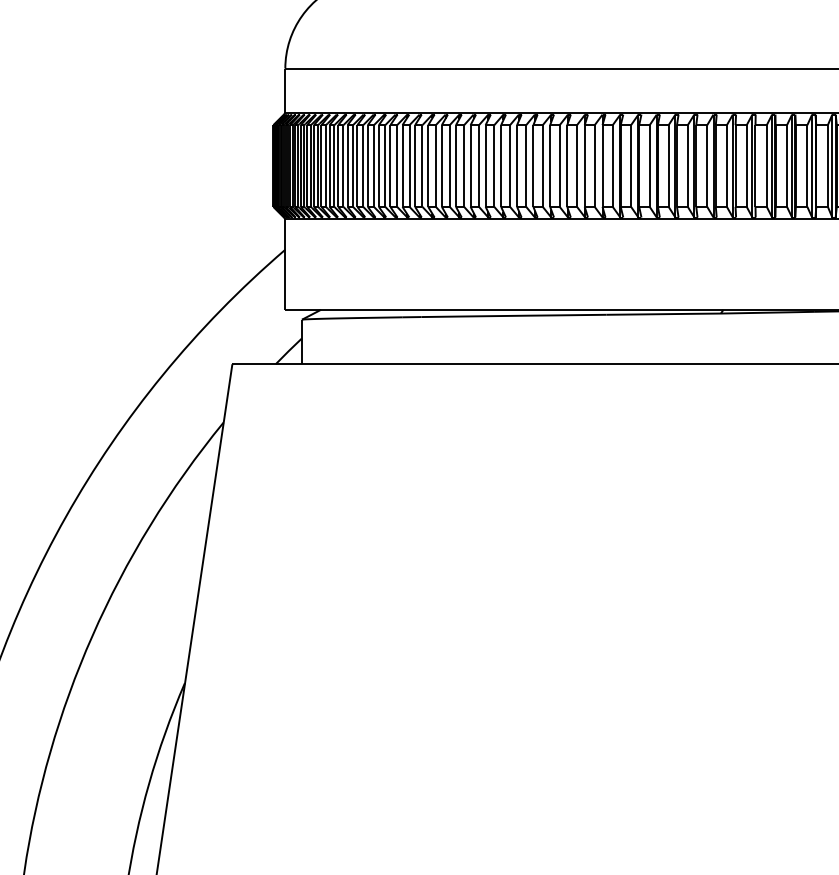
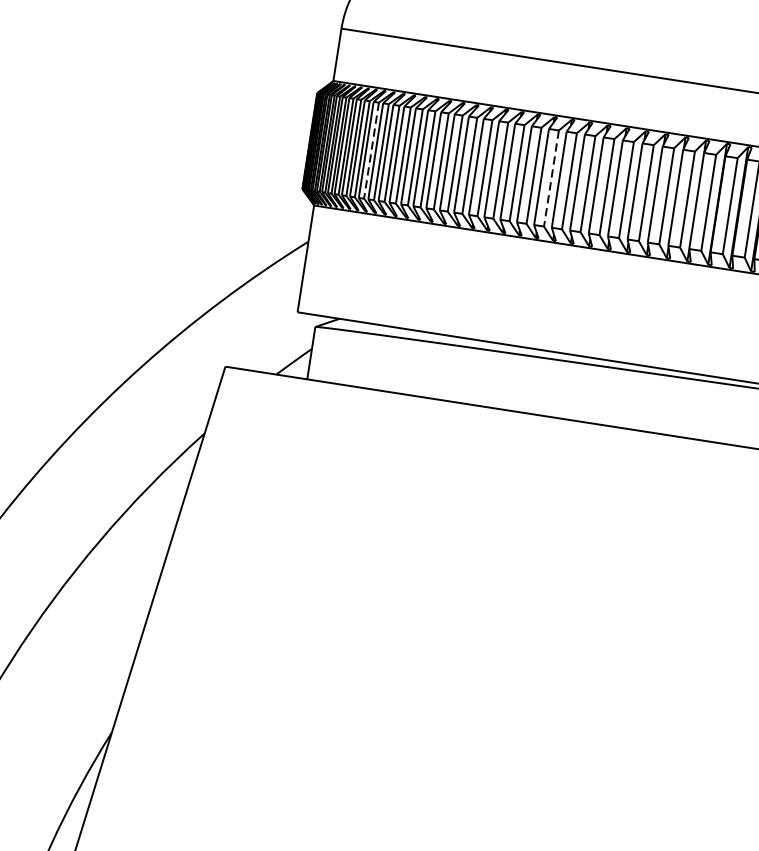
line: (325, 166) -> (370, 151), solid -> dashed
line: (479, 166) -> (551, 179), solid -> dashed

